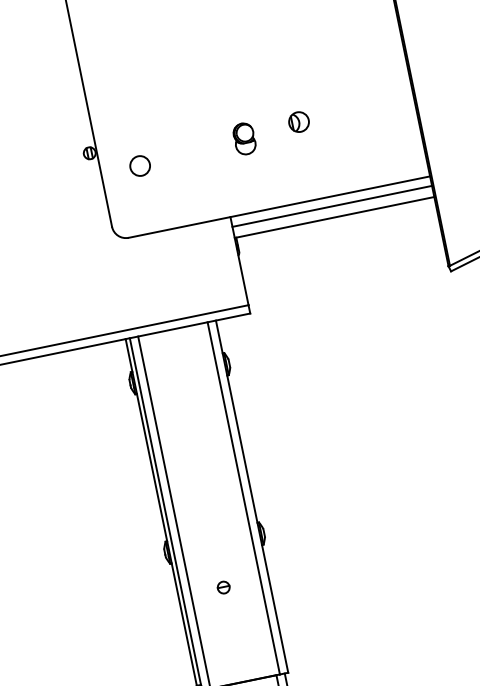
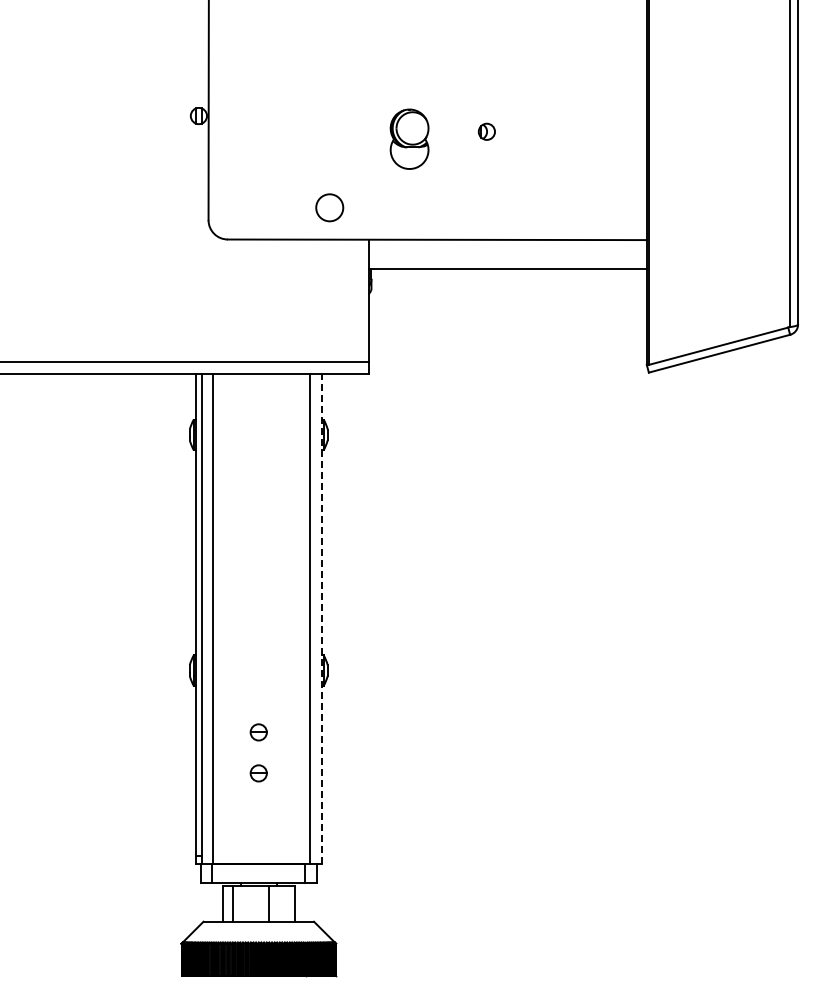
part: (298, 121) -> (486, 131), size x0.6
part: (244, 139) -> (409, 139), size x1.4
circle: (139, 165) -> (329, 207), moved
line: (331, 206) -> (507, 253), removed
line: (252, 496) -> (321, 618), solid -> dashed
part: (229, 617) -> (258, 773), added

